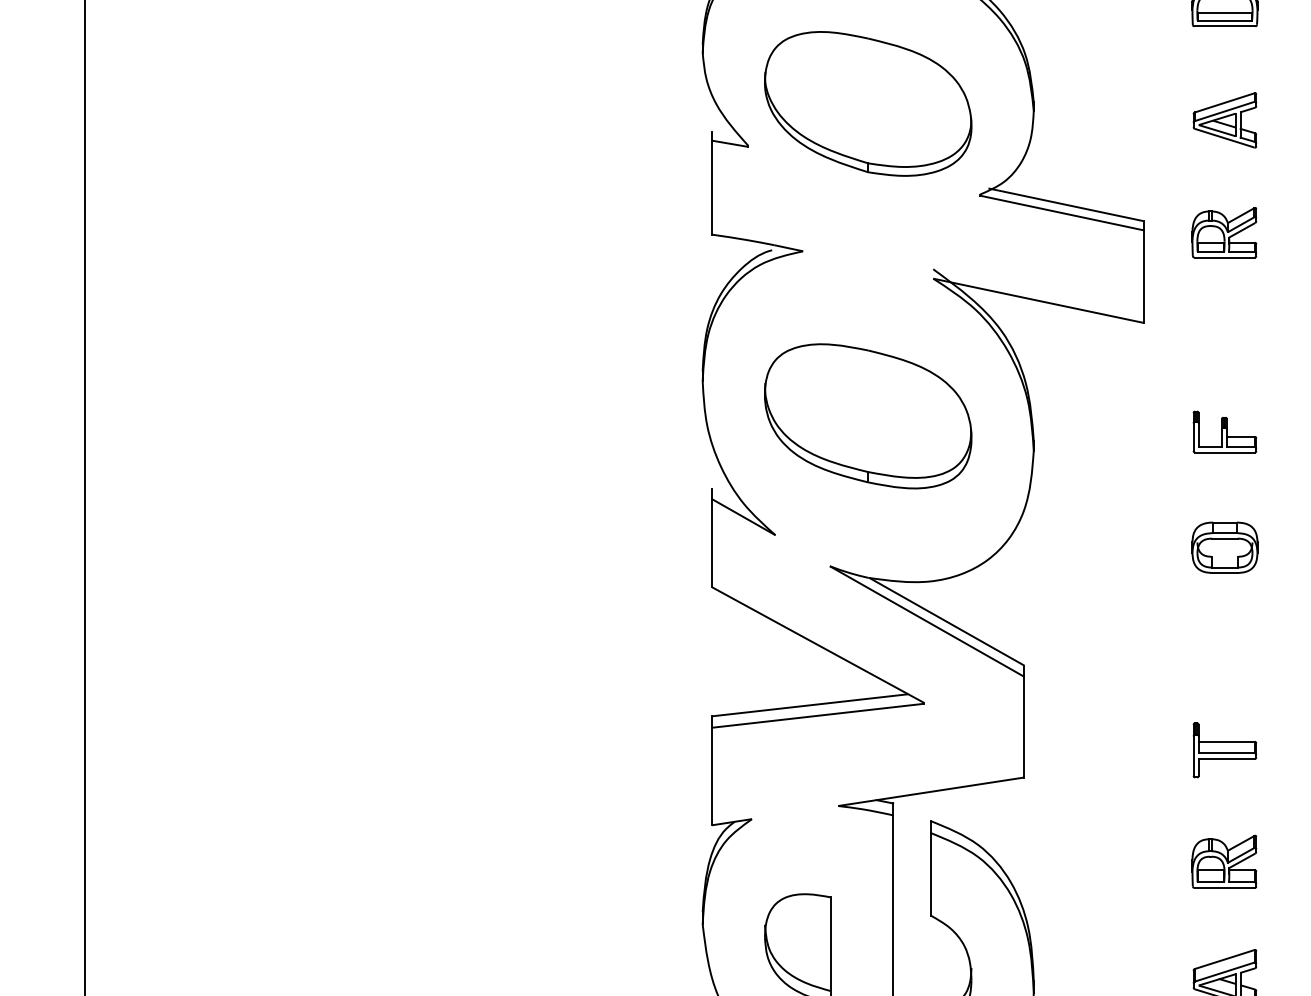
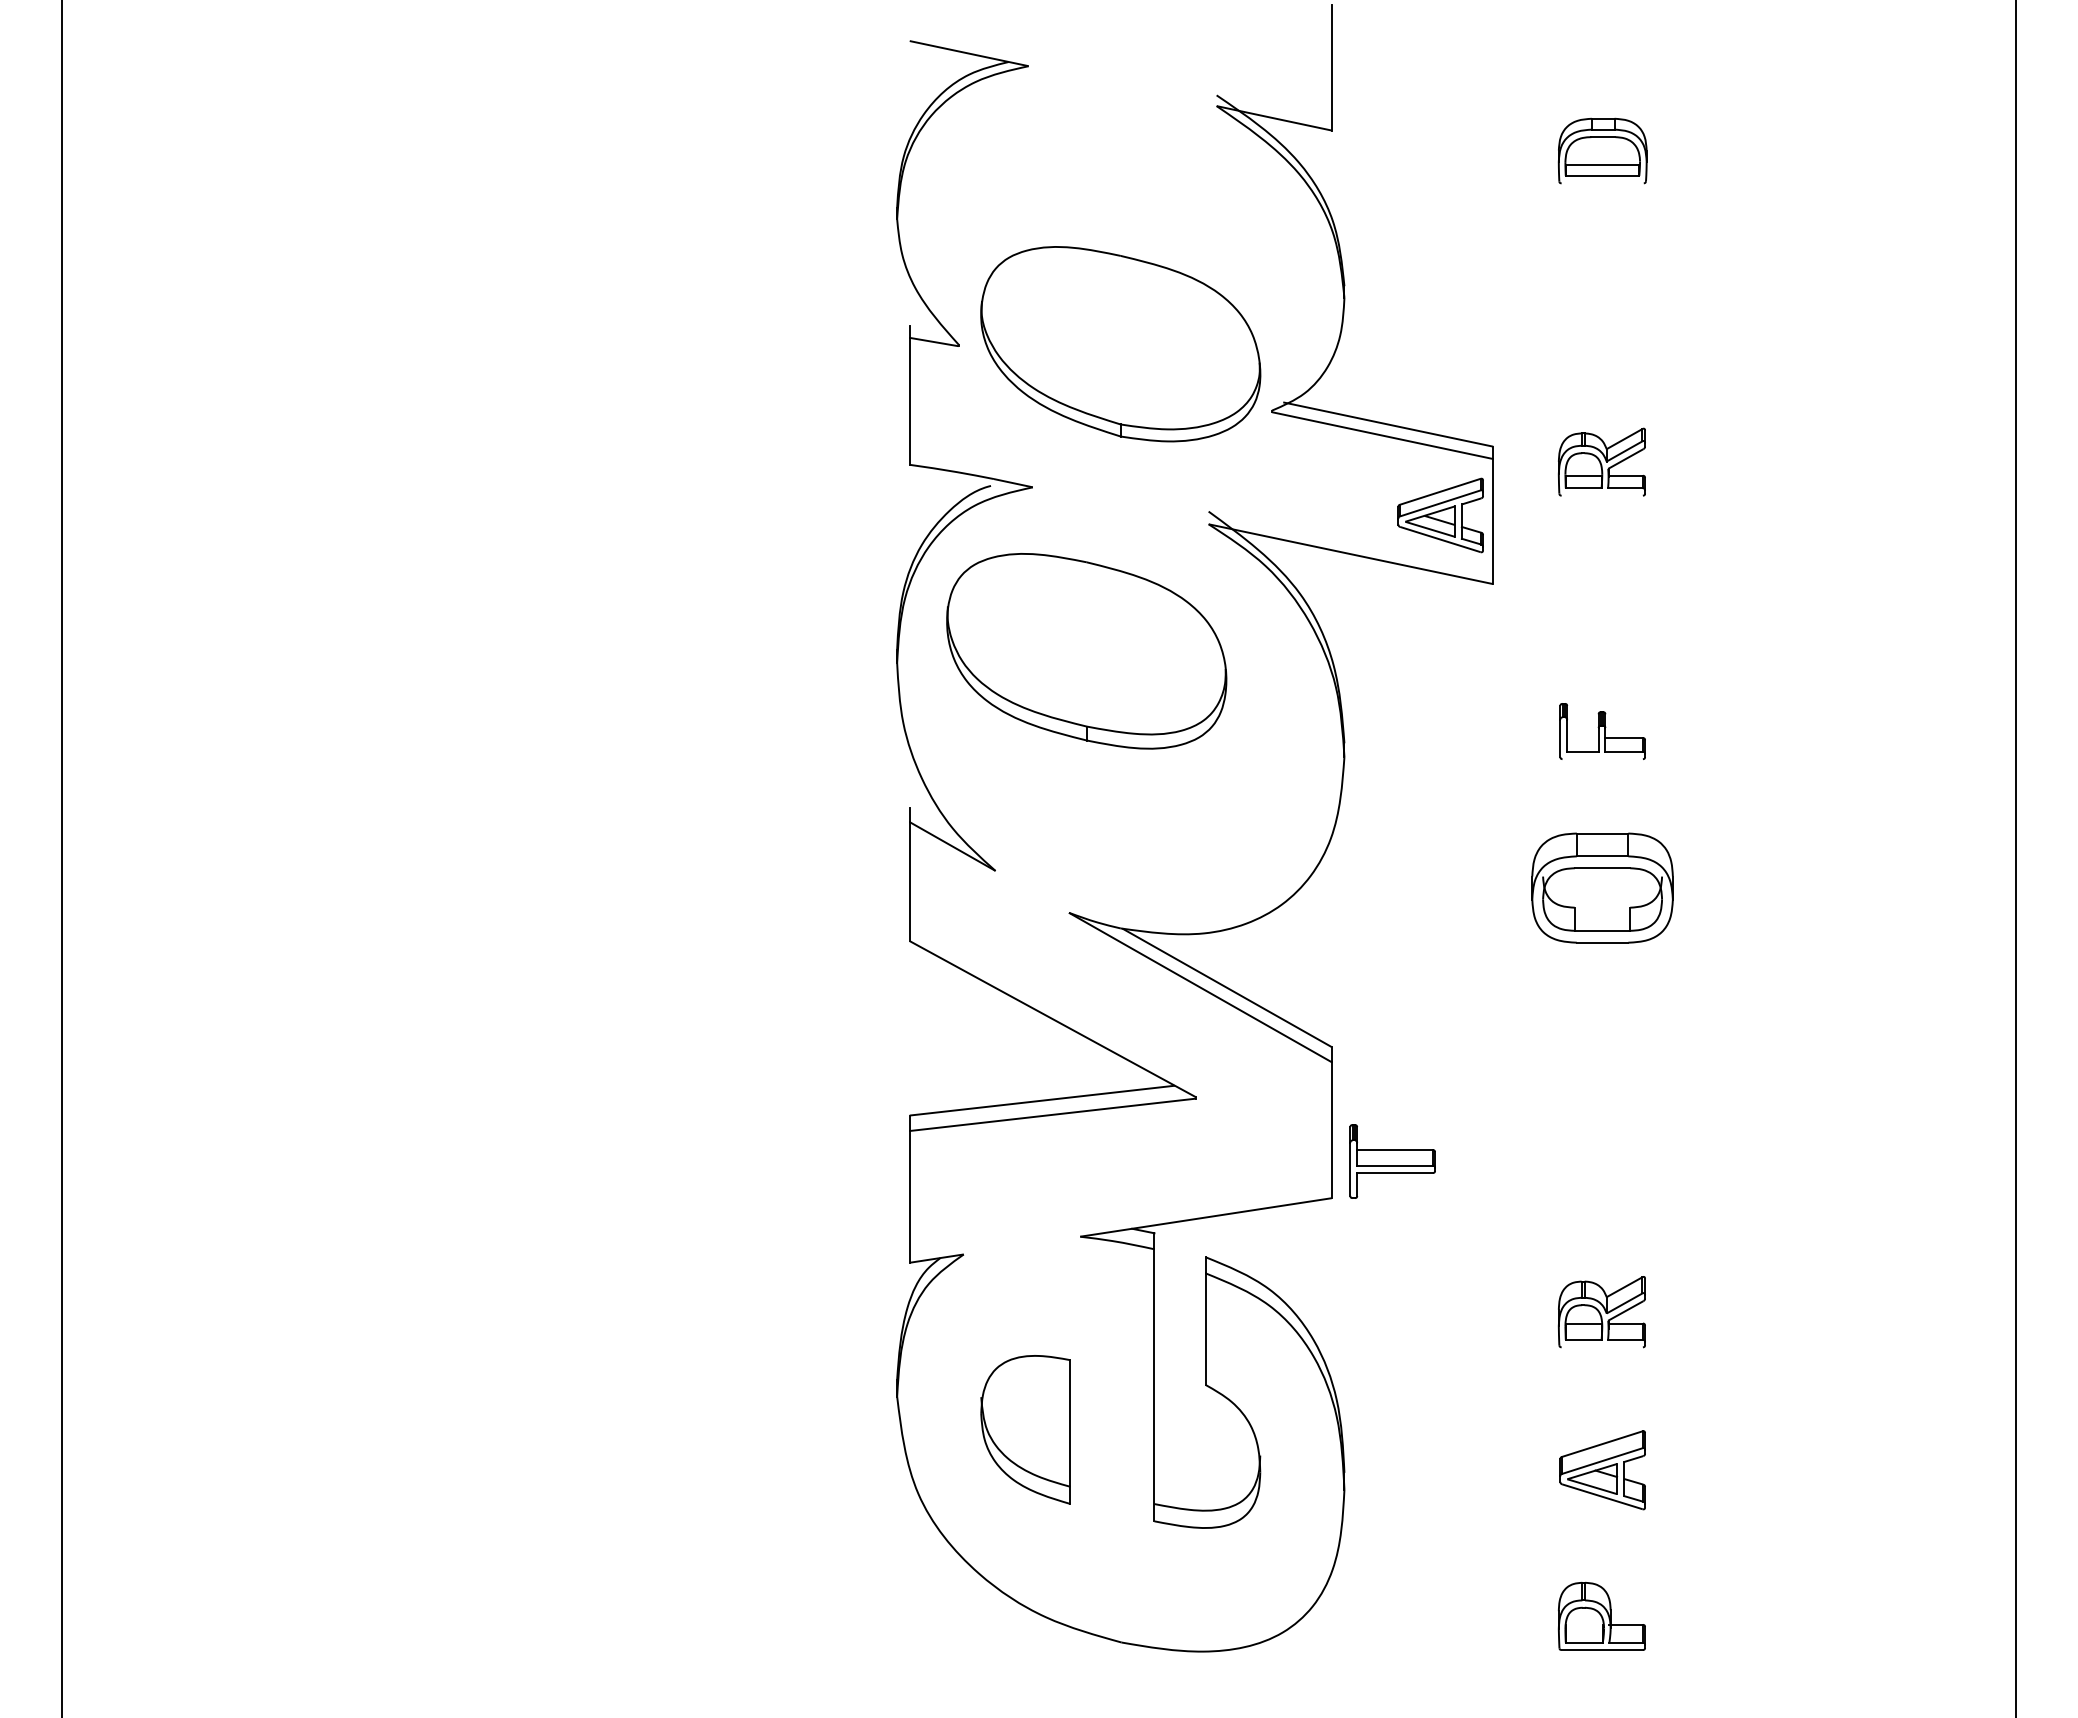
line: (1224, 26) -> (1602, 183), removed
part: (868, 104) -> (1120, 344), moved
part: (1224, 120) -> (1440, 515), moved
line: (1224, 257) -> (1601, 495), removed
part: (868, 416) -> (1086, 651), moved
line: (1224, 452) -> (1602, 759), removed
part: (1224, 547) -> (1602, 887), size x1.6
part: (1224, 750) -> (1392, 1161), moved
line: (1224, 888) -> (1601, 1347), removed

